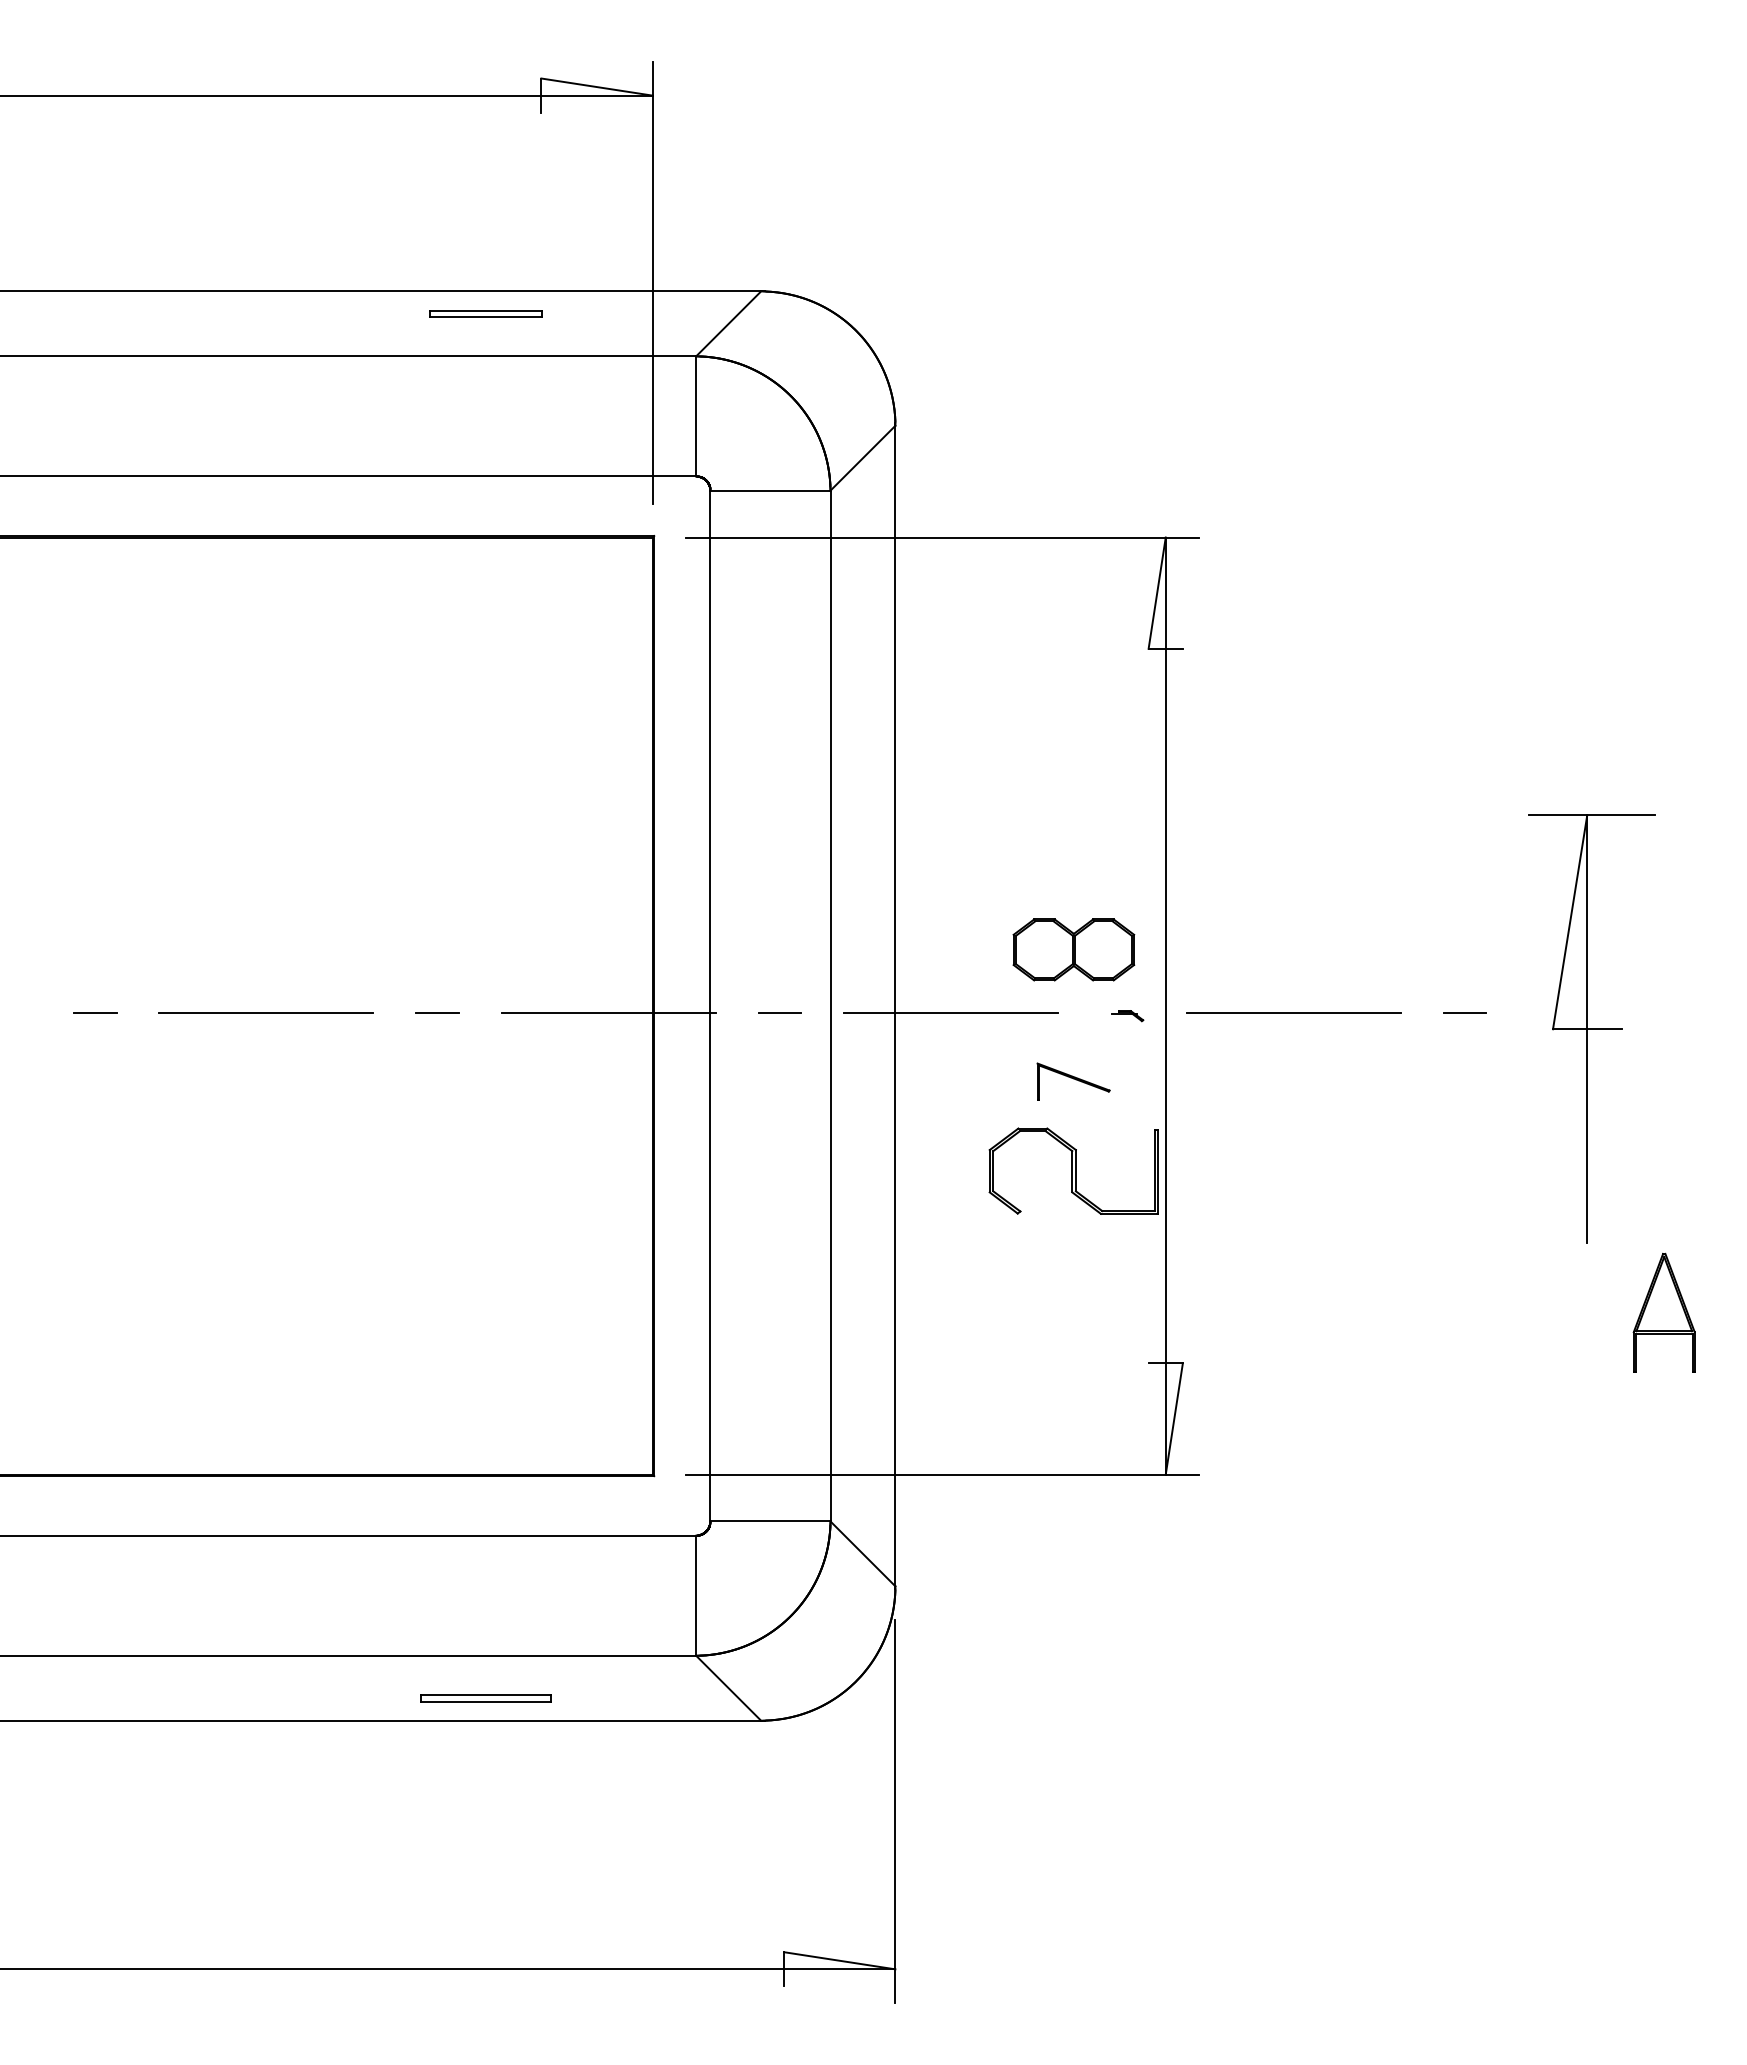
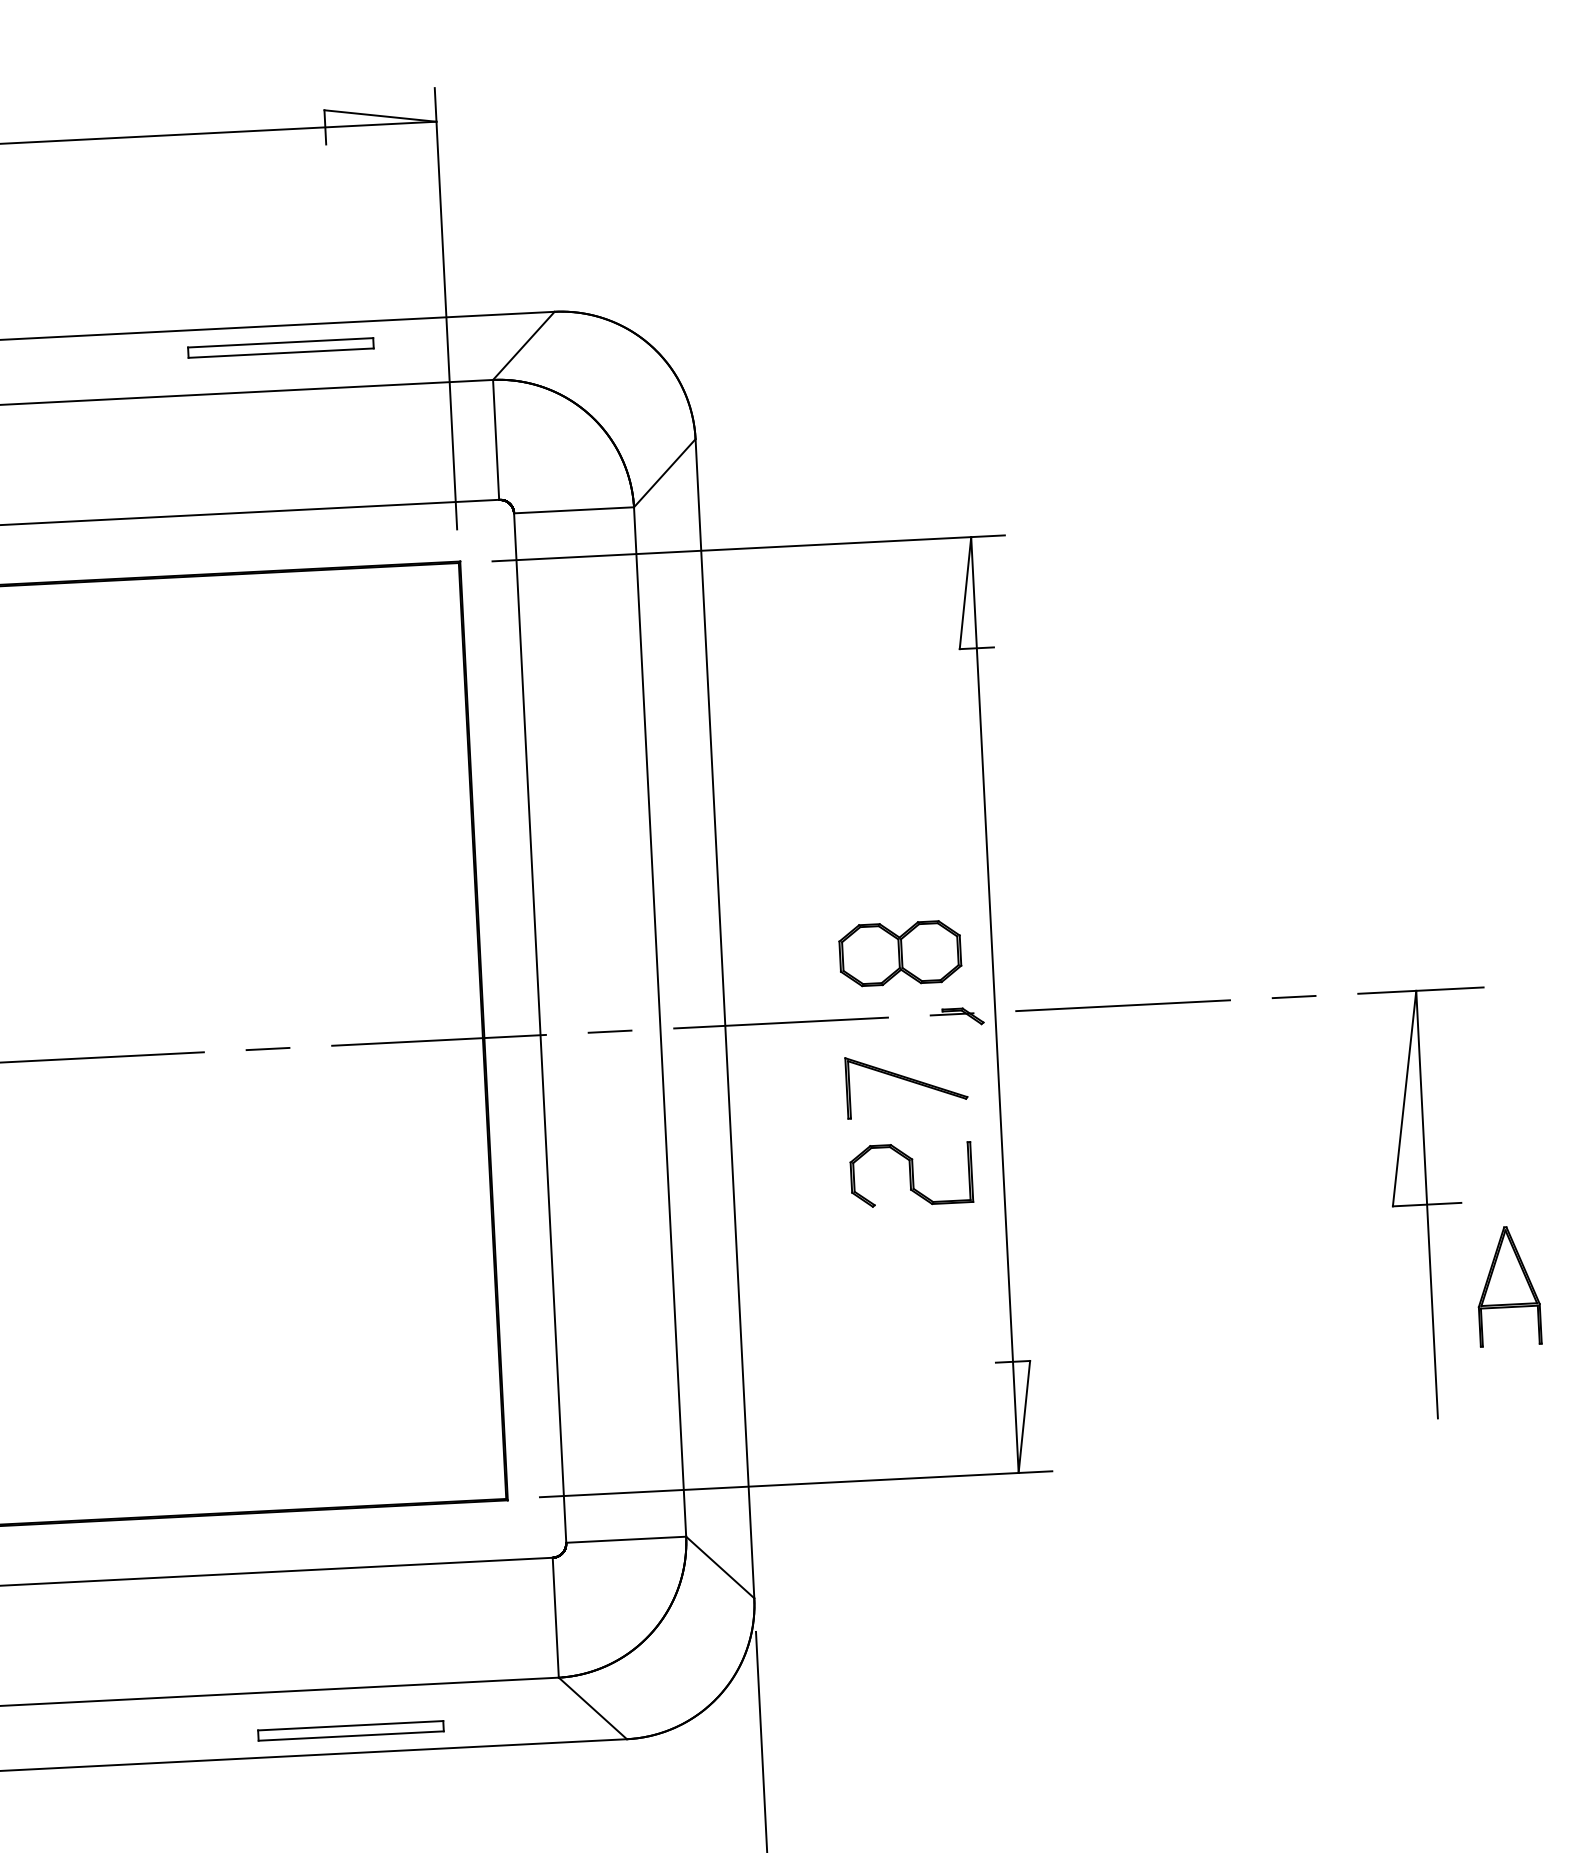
part: (485, 313) -> (280, 347), size x1.67
part: (1127, 1015) -> (957, 1016), size x1.67
part: (1591, 1028) -> (1431, 1203), moved
part: (1073, 1081) -> (906, 1085), size x1.67
part: (1073, 1170) -> (911, 1173), size x0.71
part: (485, 1698) -> (350, 1731), size x1.43

